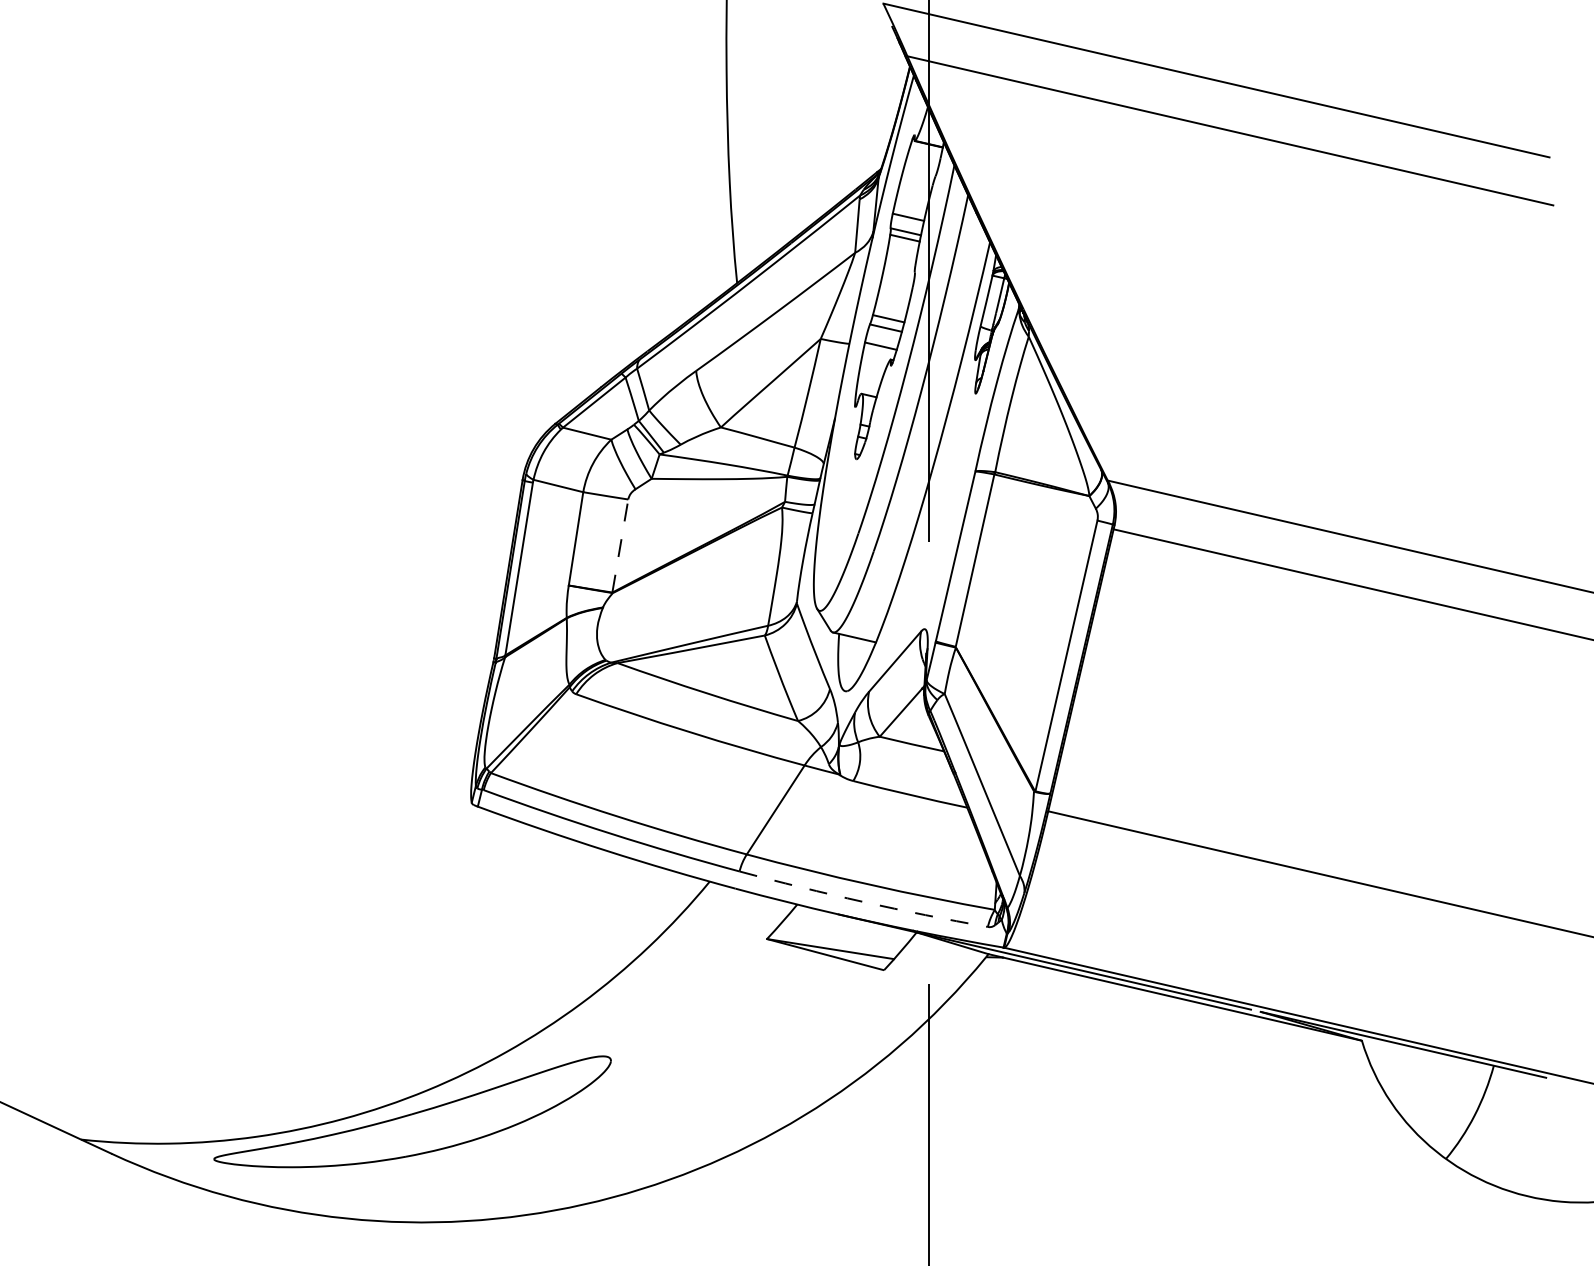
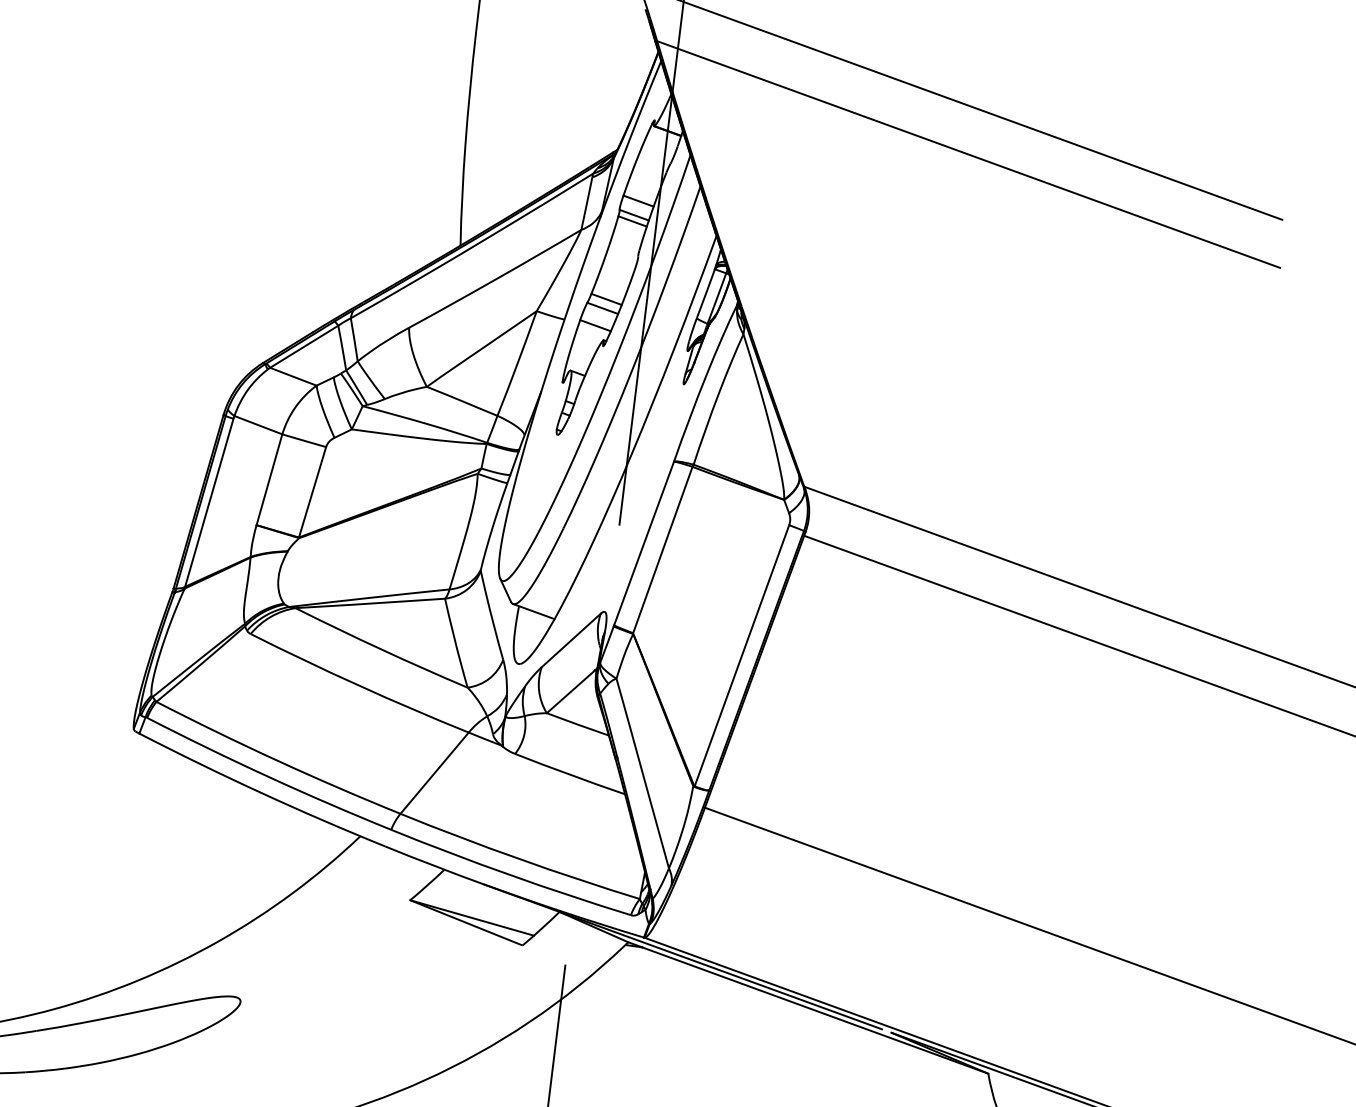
line: (620, 545) -> (312, 491), dashed -> solid
arc: (863, 901) -> (510, 874), dashed -> solid

